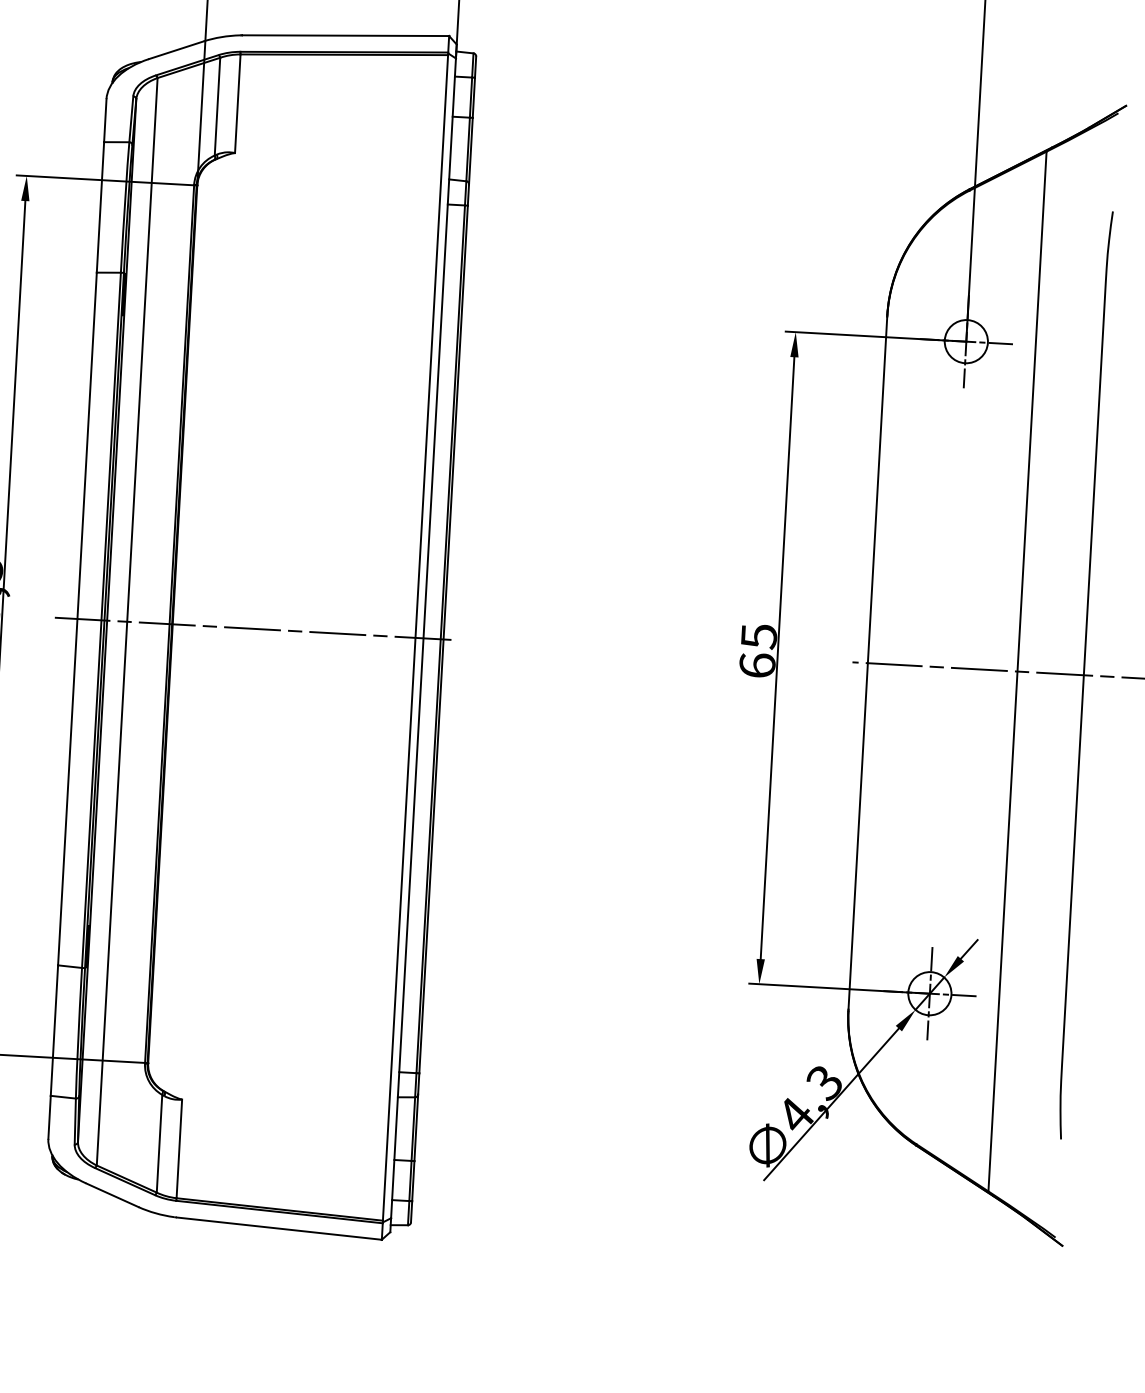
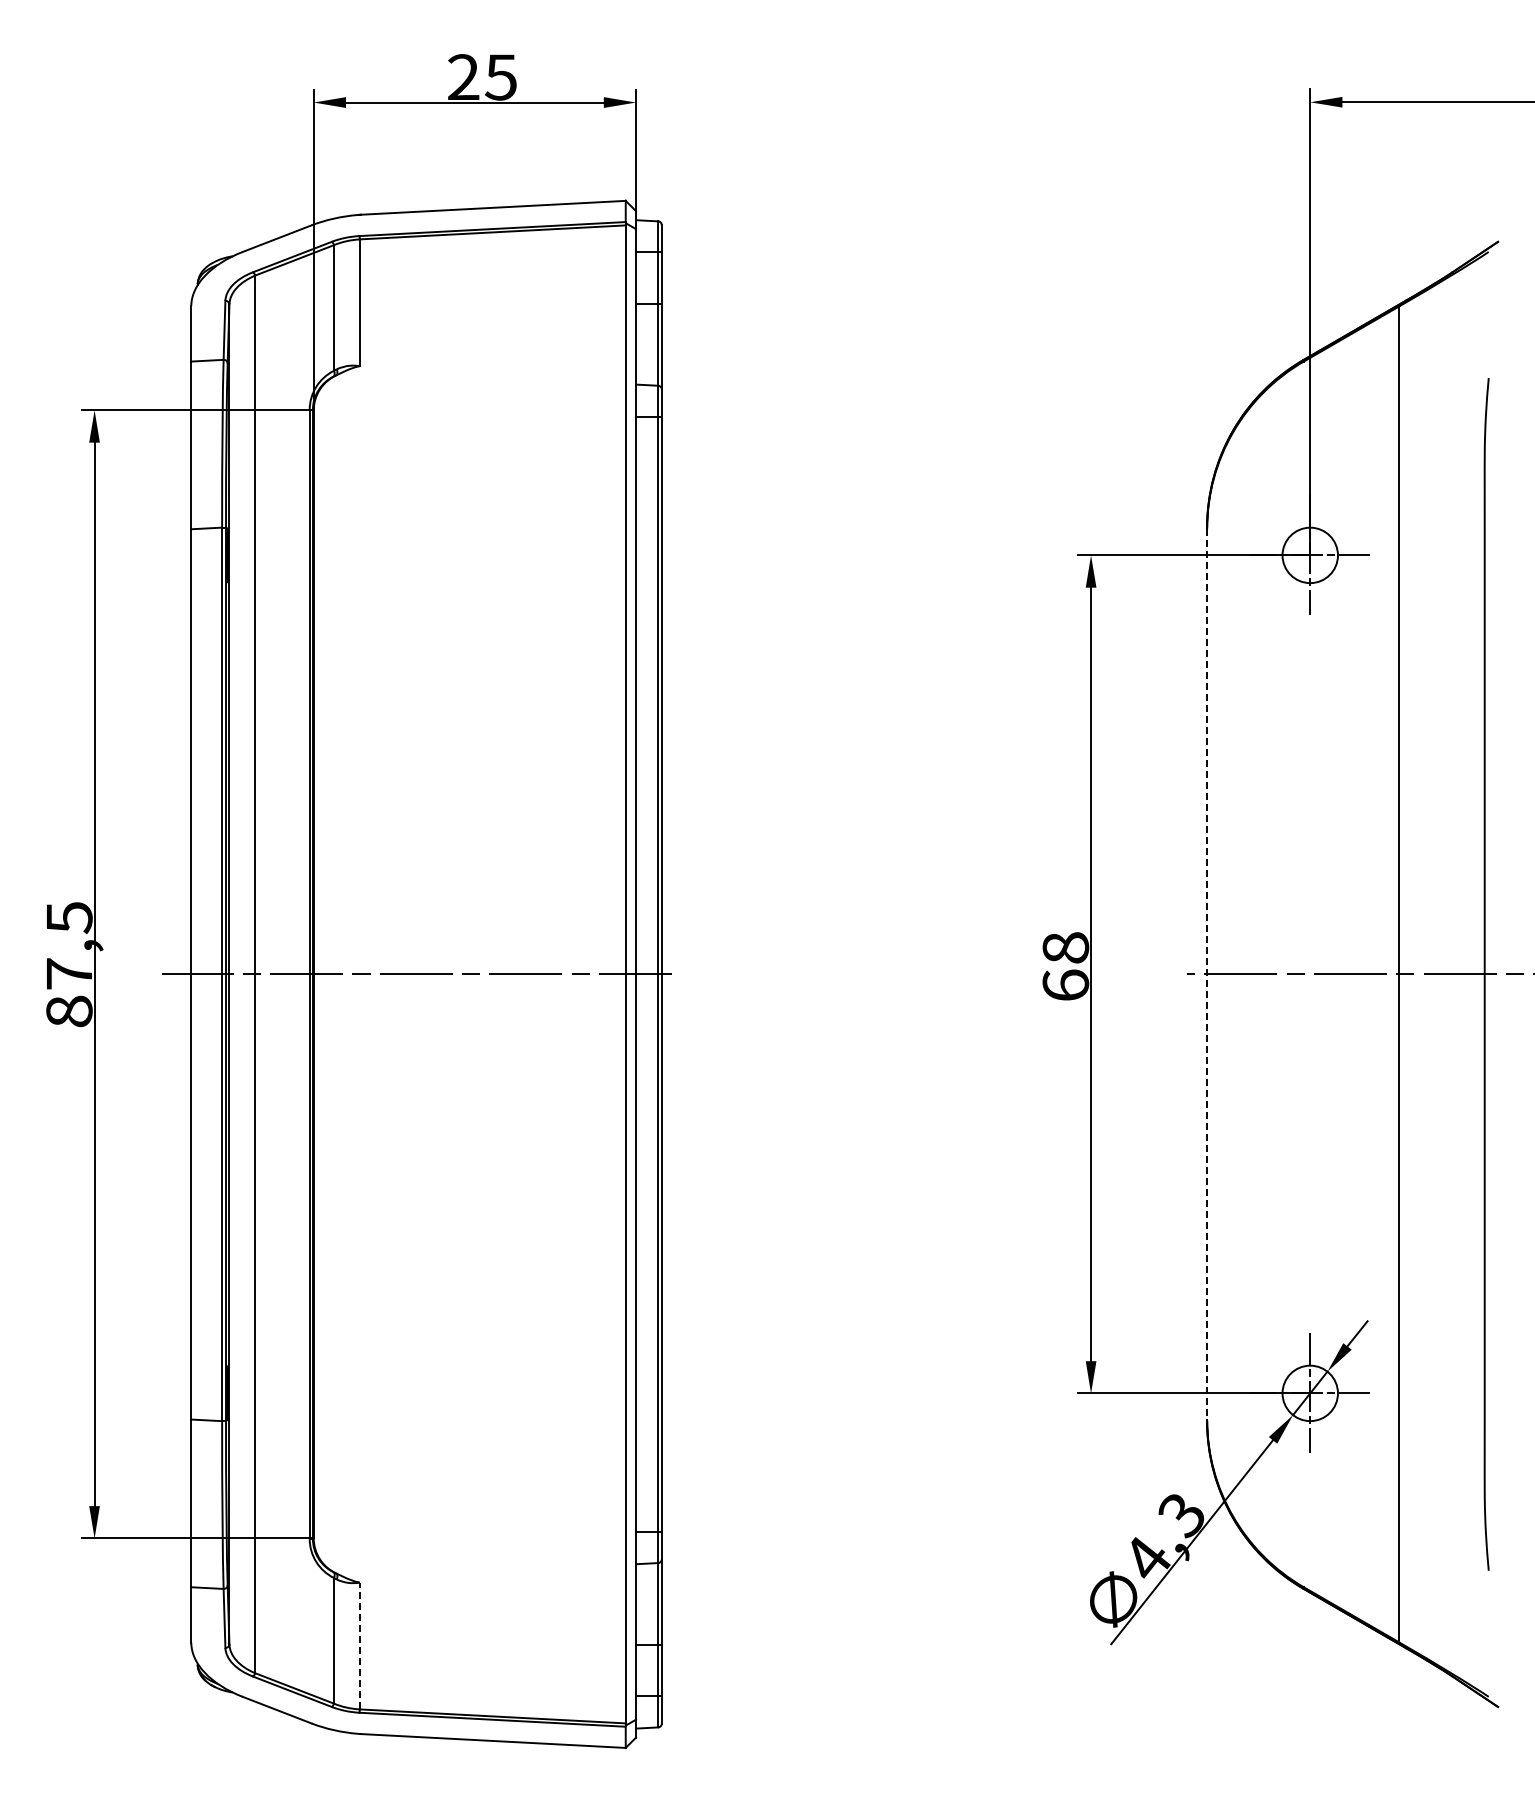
text: (758, 636) -> (1065, 948), 65 -> 68
line: (868, 663) -> (1207, 974), solid -> dashed
line: (179, 1148) -> (359, 1645), solid -> dashed

